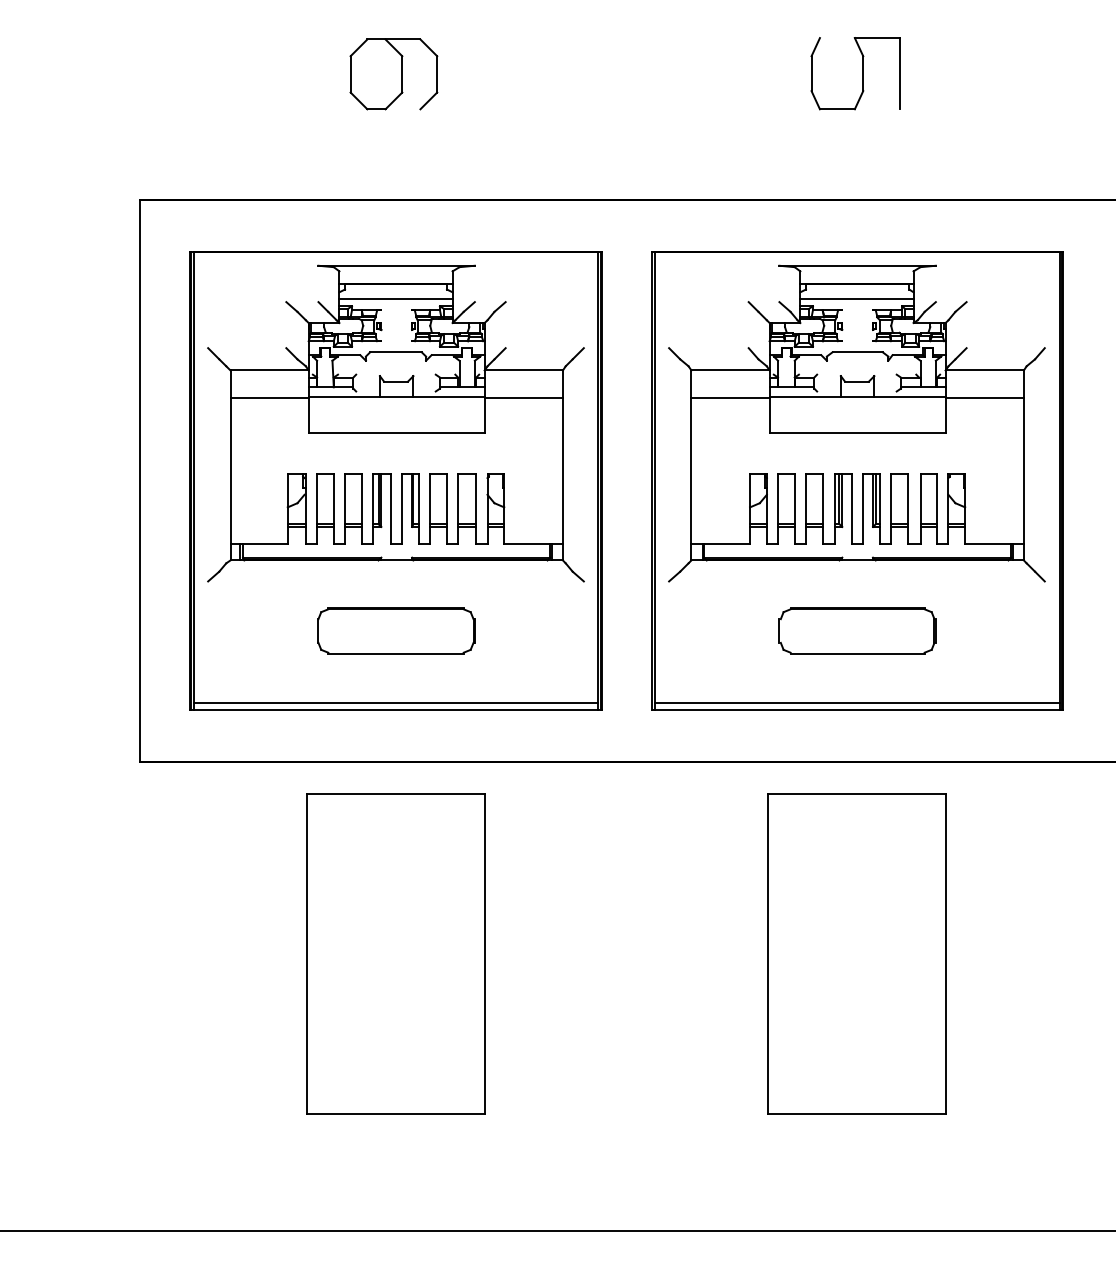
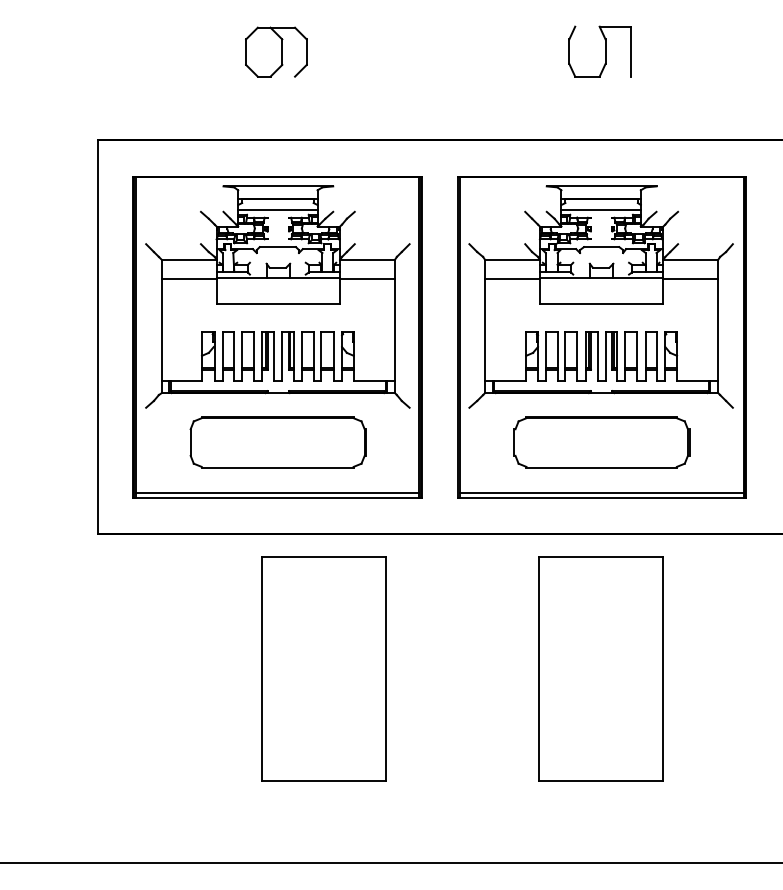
part: (396, 630) -> (278, 442), size x1.6
part: (857, 630) -> (601, 442), size x1.6
part: (395, 953) -> (323, 668), moved

